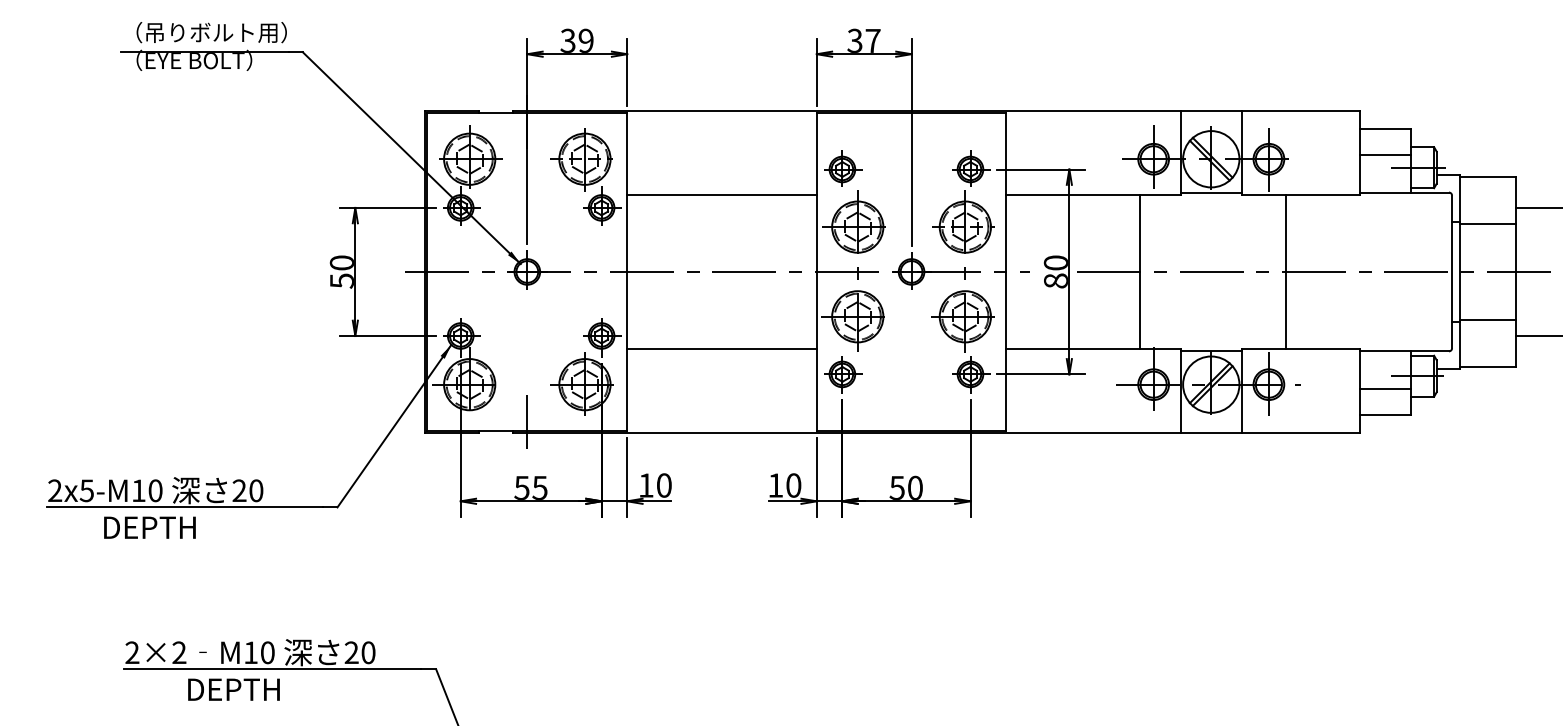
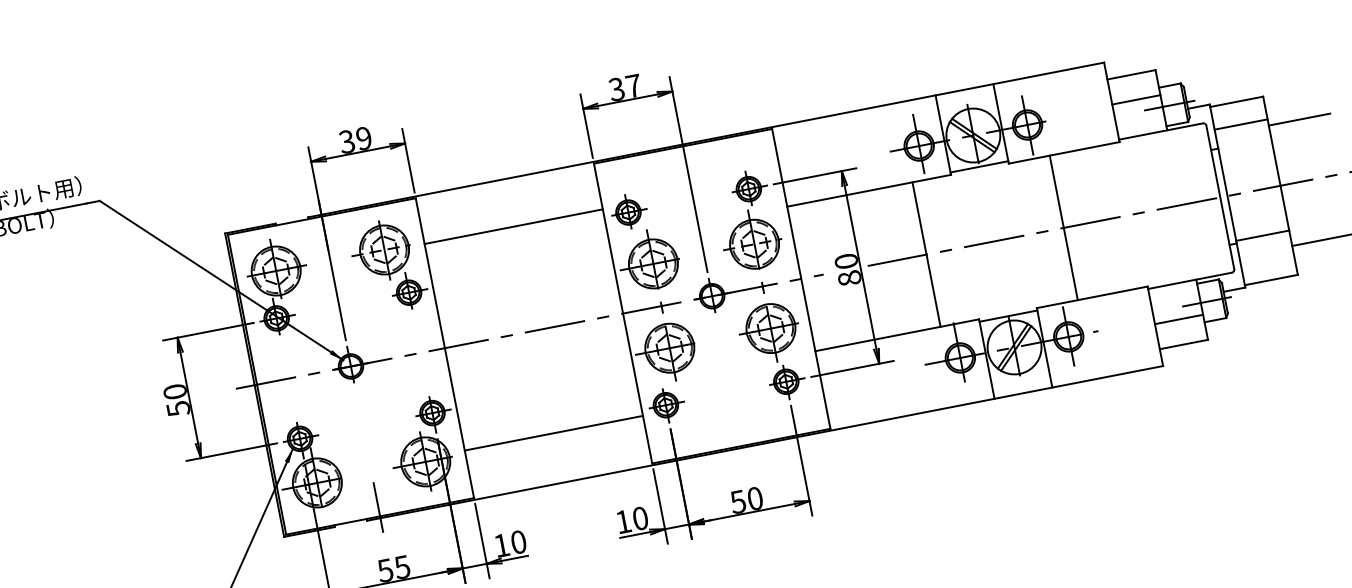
line: (721, 195) -> (513, 227), moved
line: (1487, 224) -> (1240, 124), moved
line: (721, 348) -> (553, 433), moved

